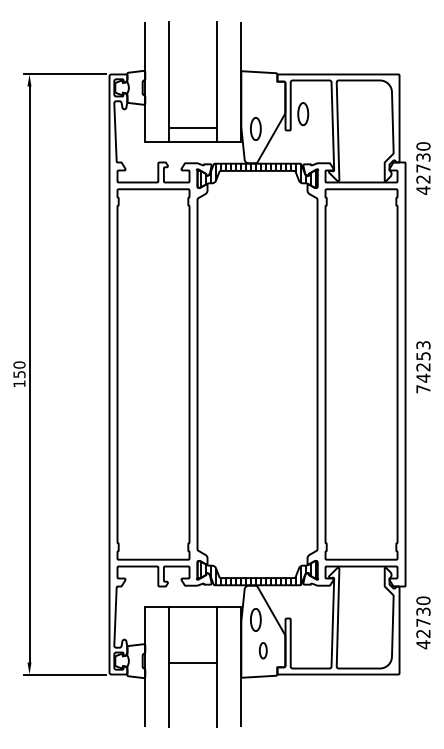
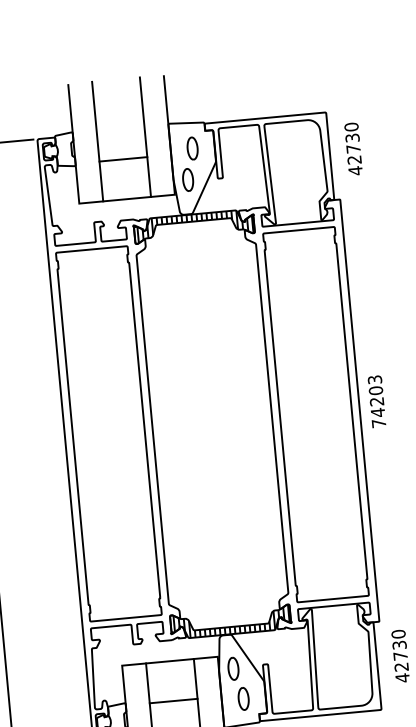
part: (303, 114) -> (192, 148), moved
line: (193, 128) -> (123, 159), moved
text: (423, 168) -> (353, 149), moved
text: (423, 355) -> (375, 390), 74253 -> 74203
part: (263, 650) -> (243, 698), size x1.43
line: (193, 662) -> (173, 701), moved

